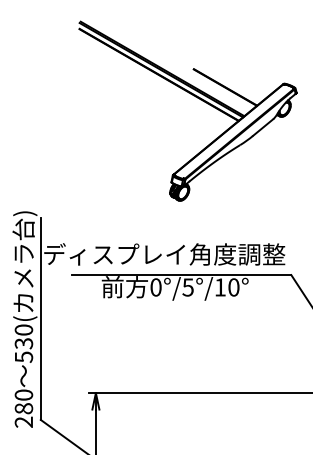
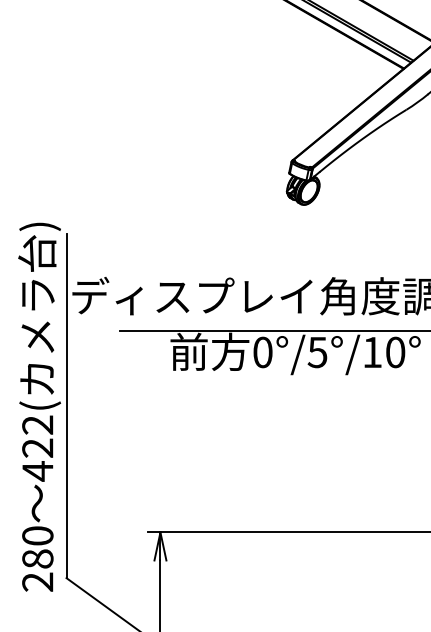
text: (23, 343) -> (37, 447), 530( -> 422(

